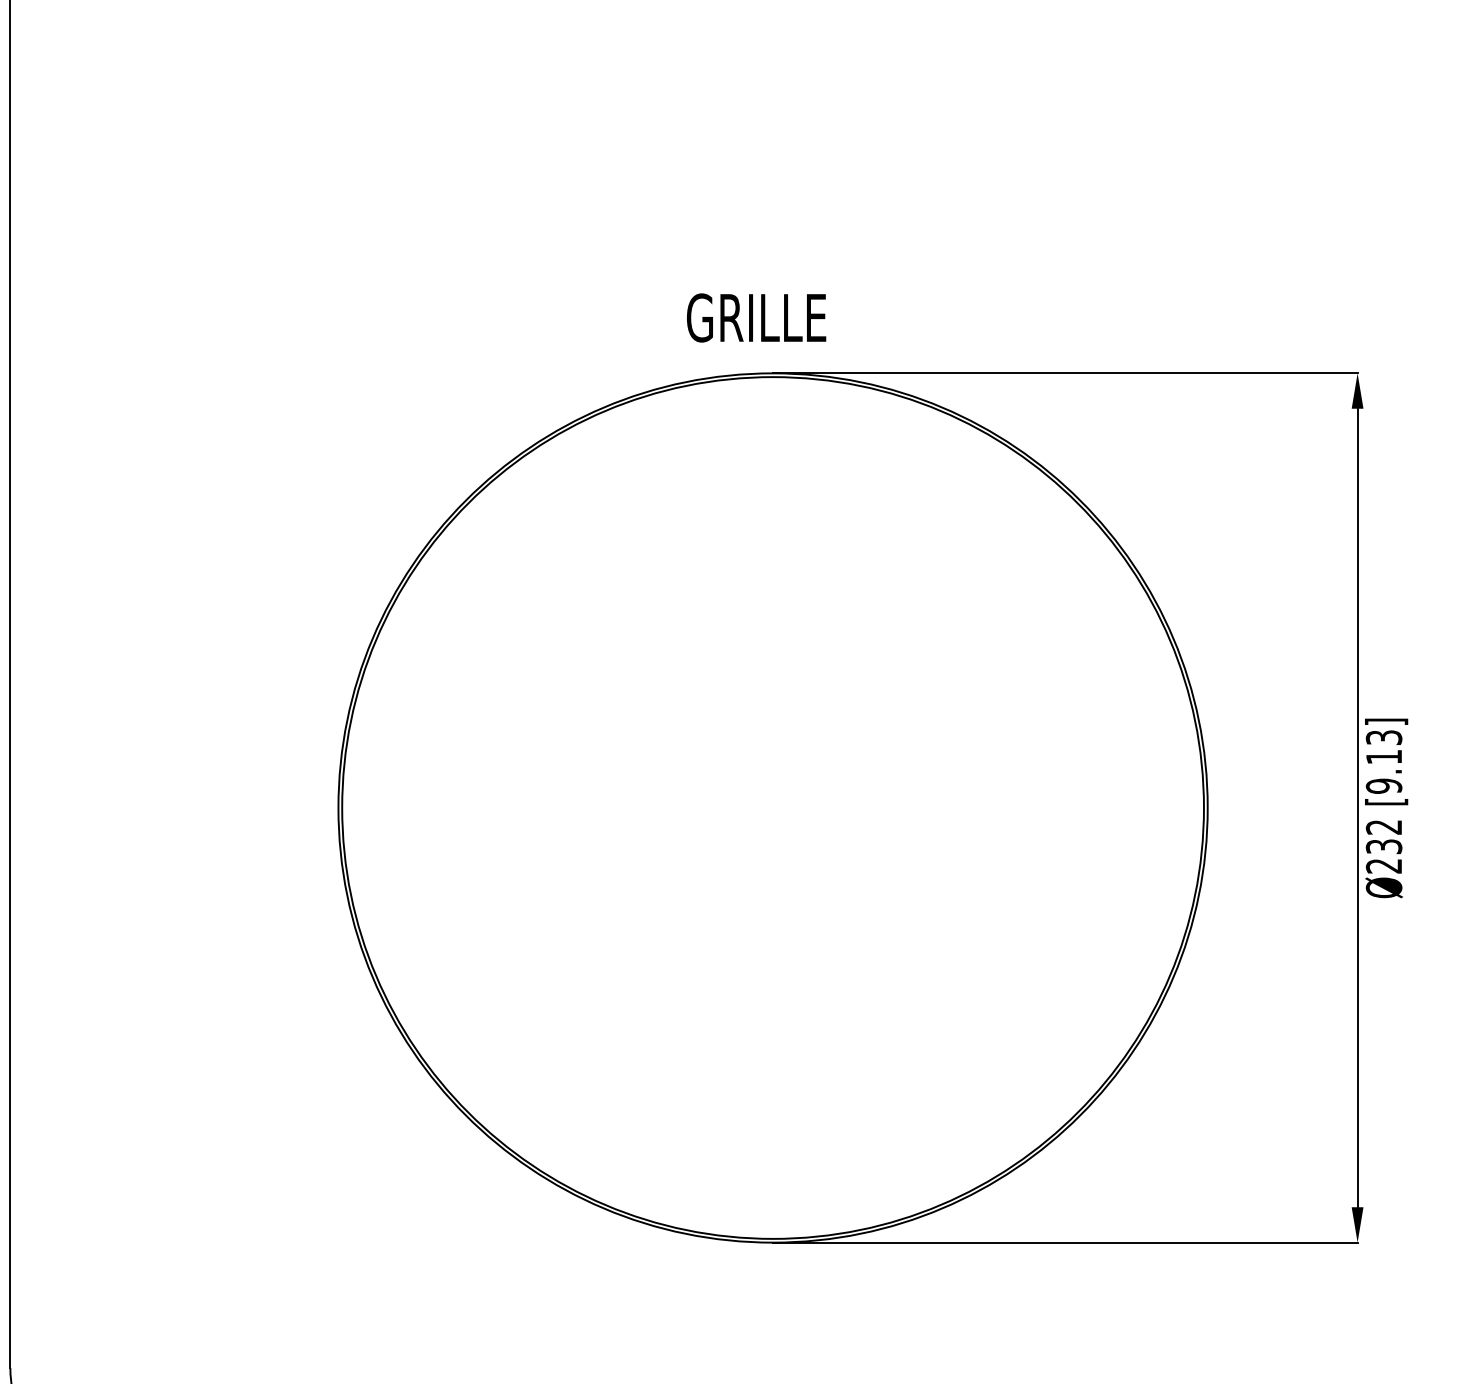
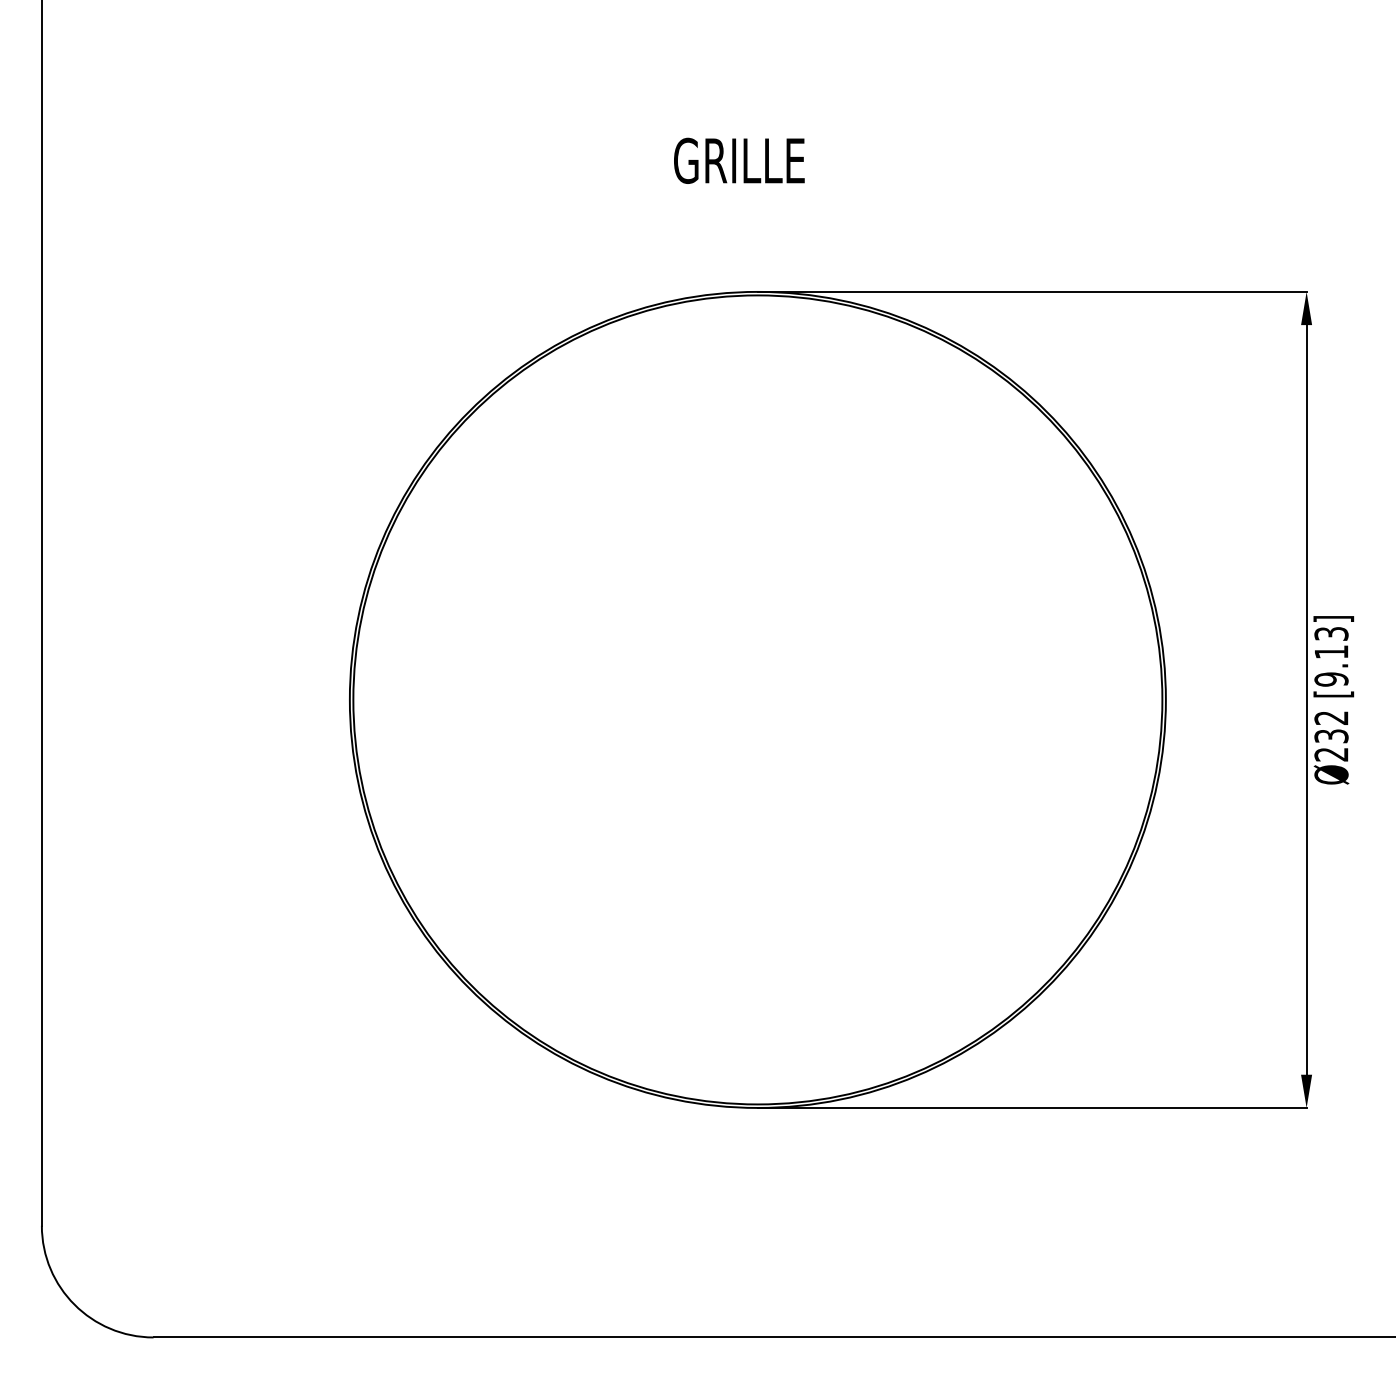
text: (756, 317) -> (739, 160), moved

